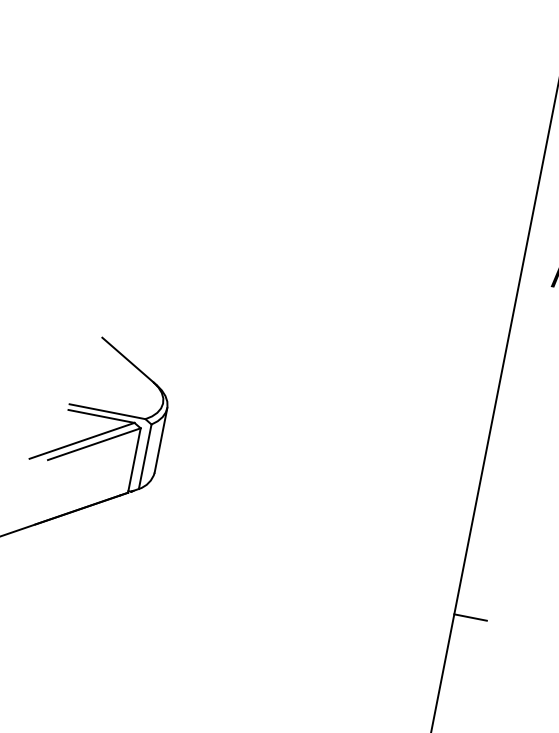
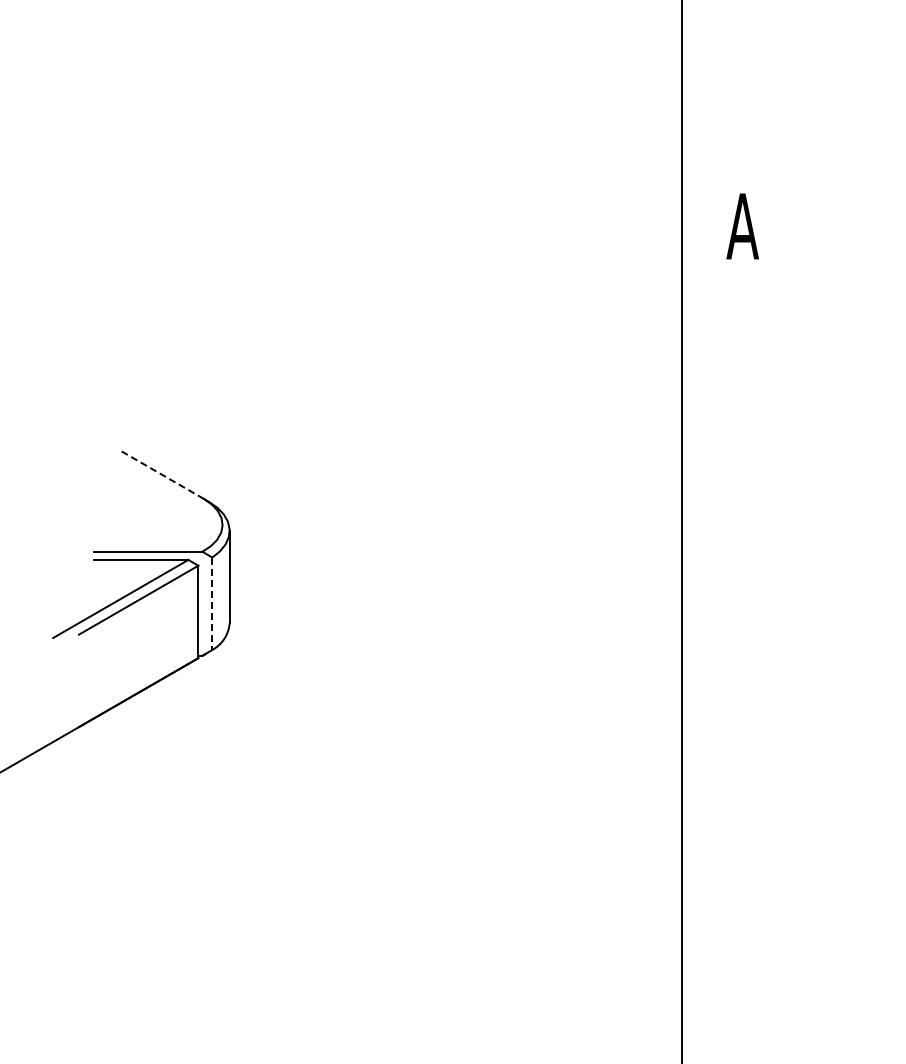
line: (128, 359) -> (162, 474), solid -> dashed
line: (145, 457) -> (212, 604), solid -> dashed
line: (470, 617) -> (704, 737), removed

